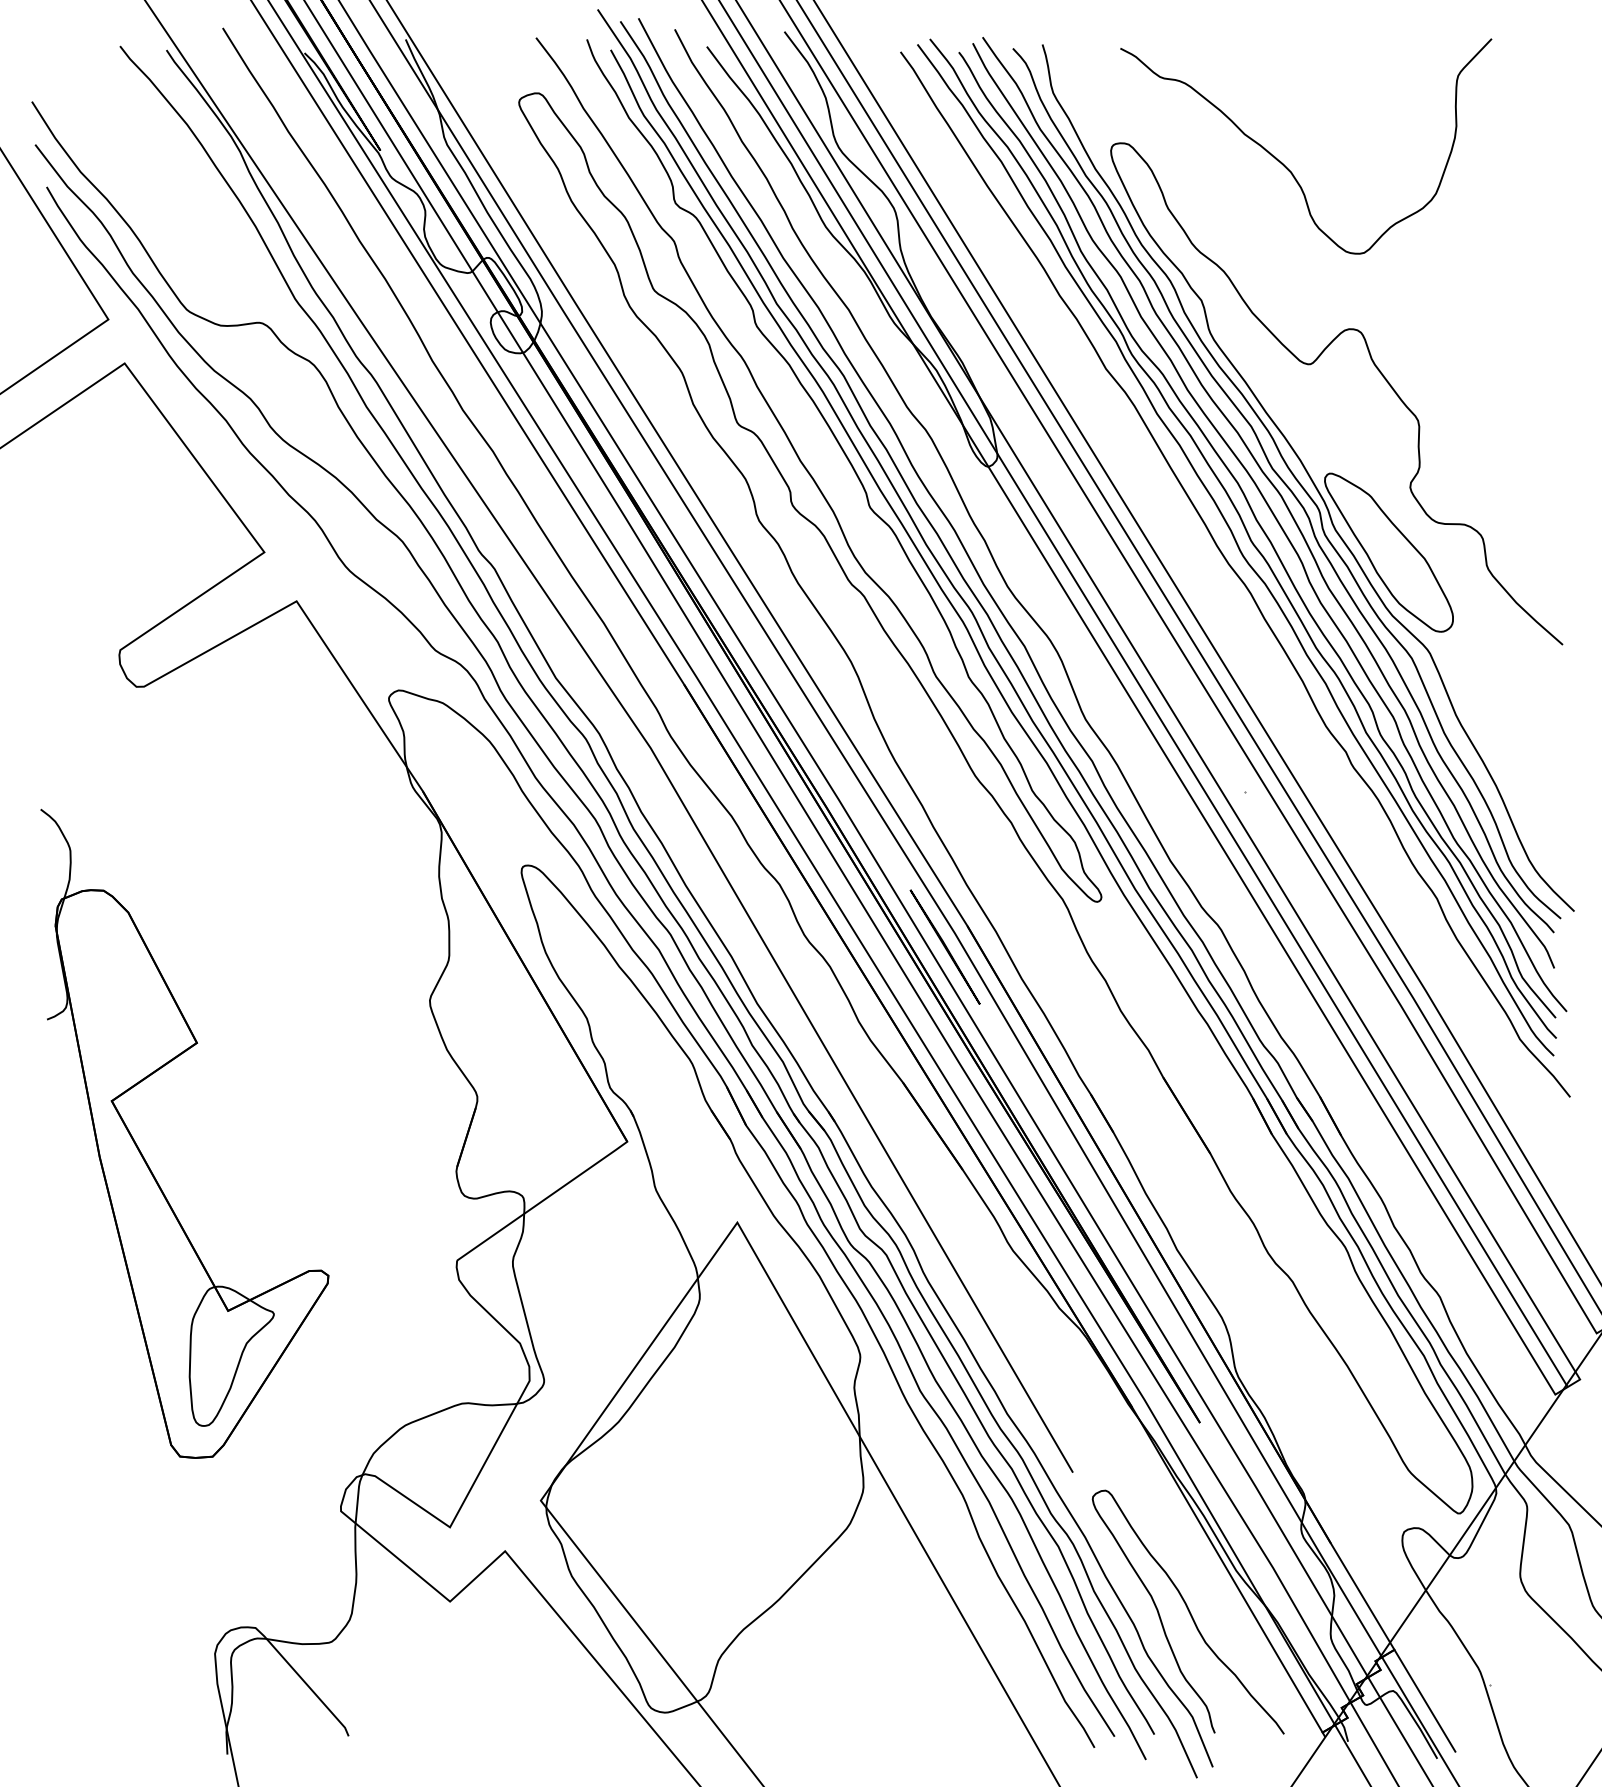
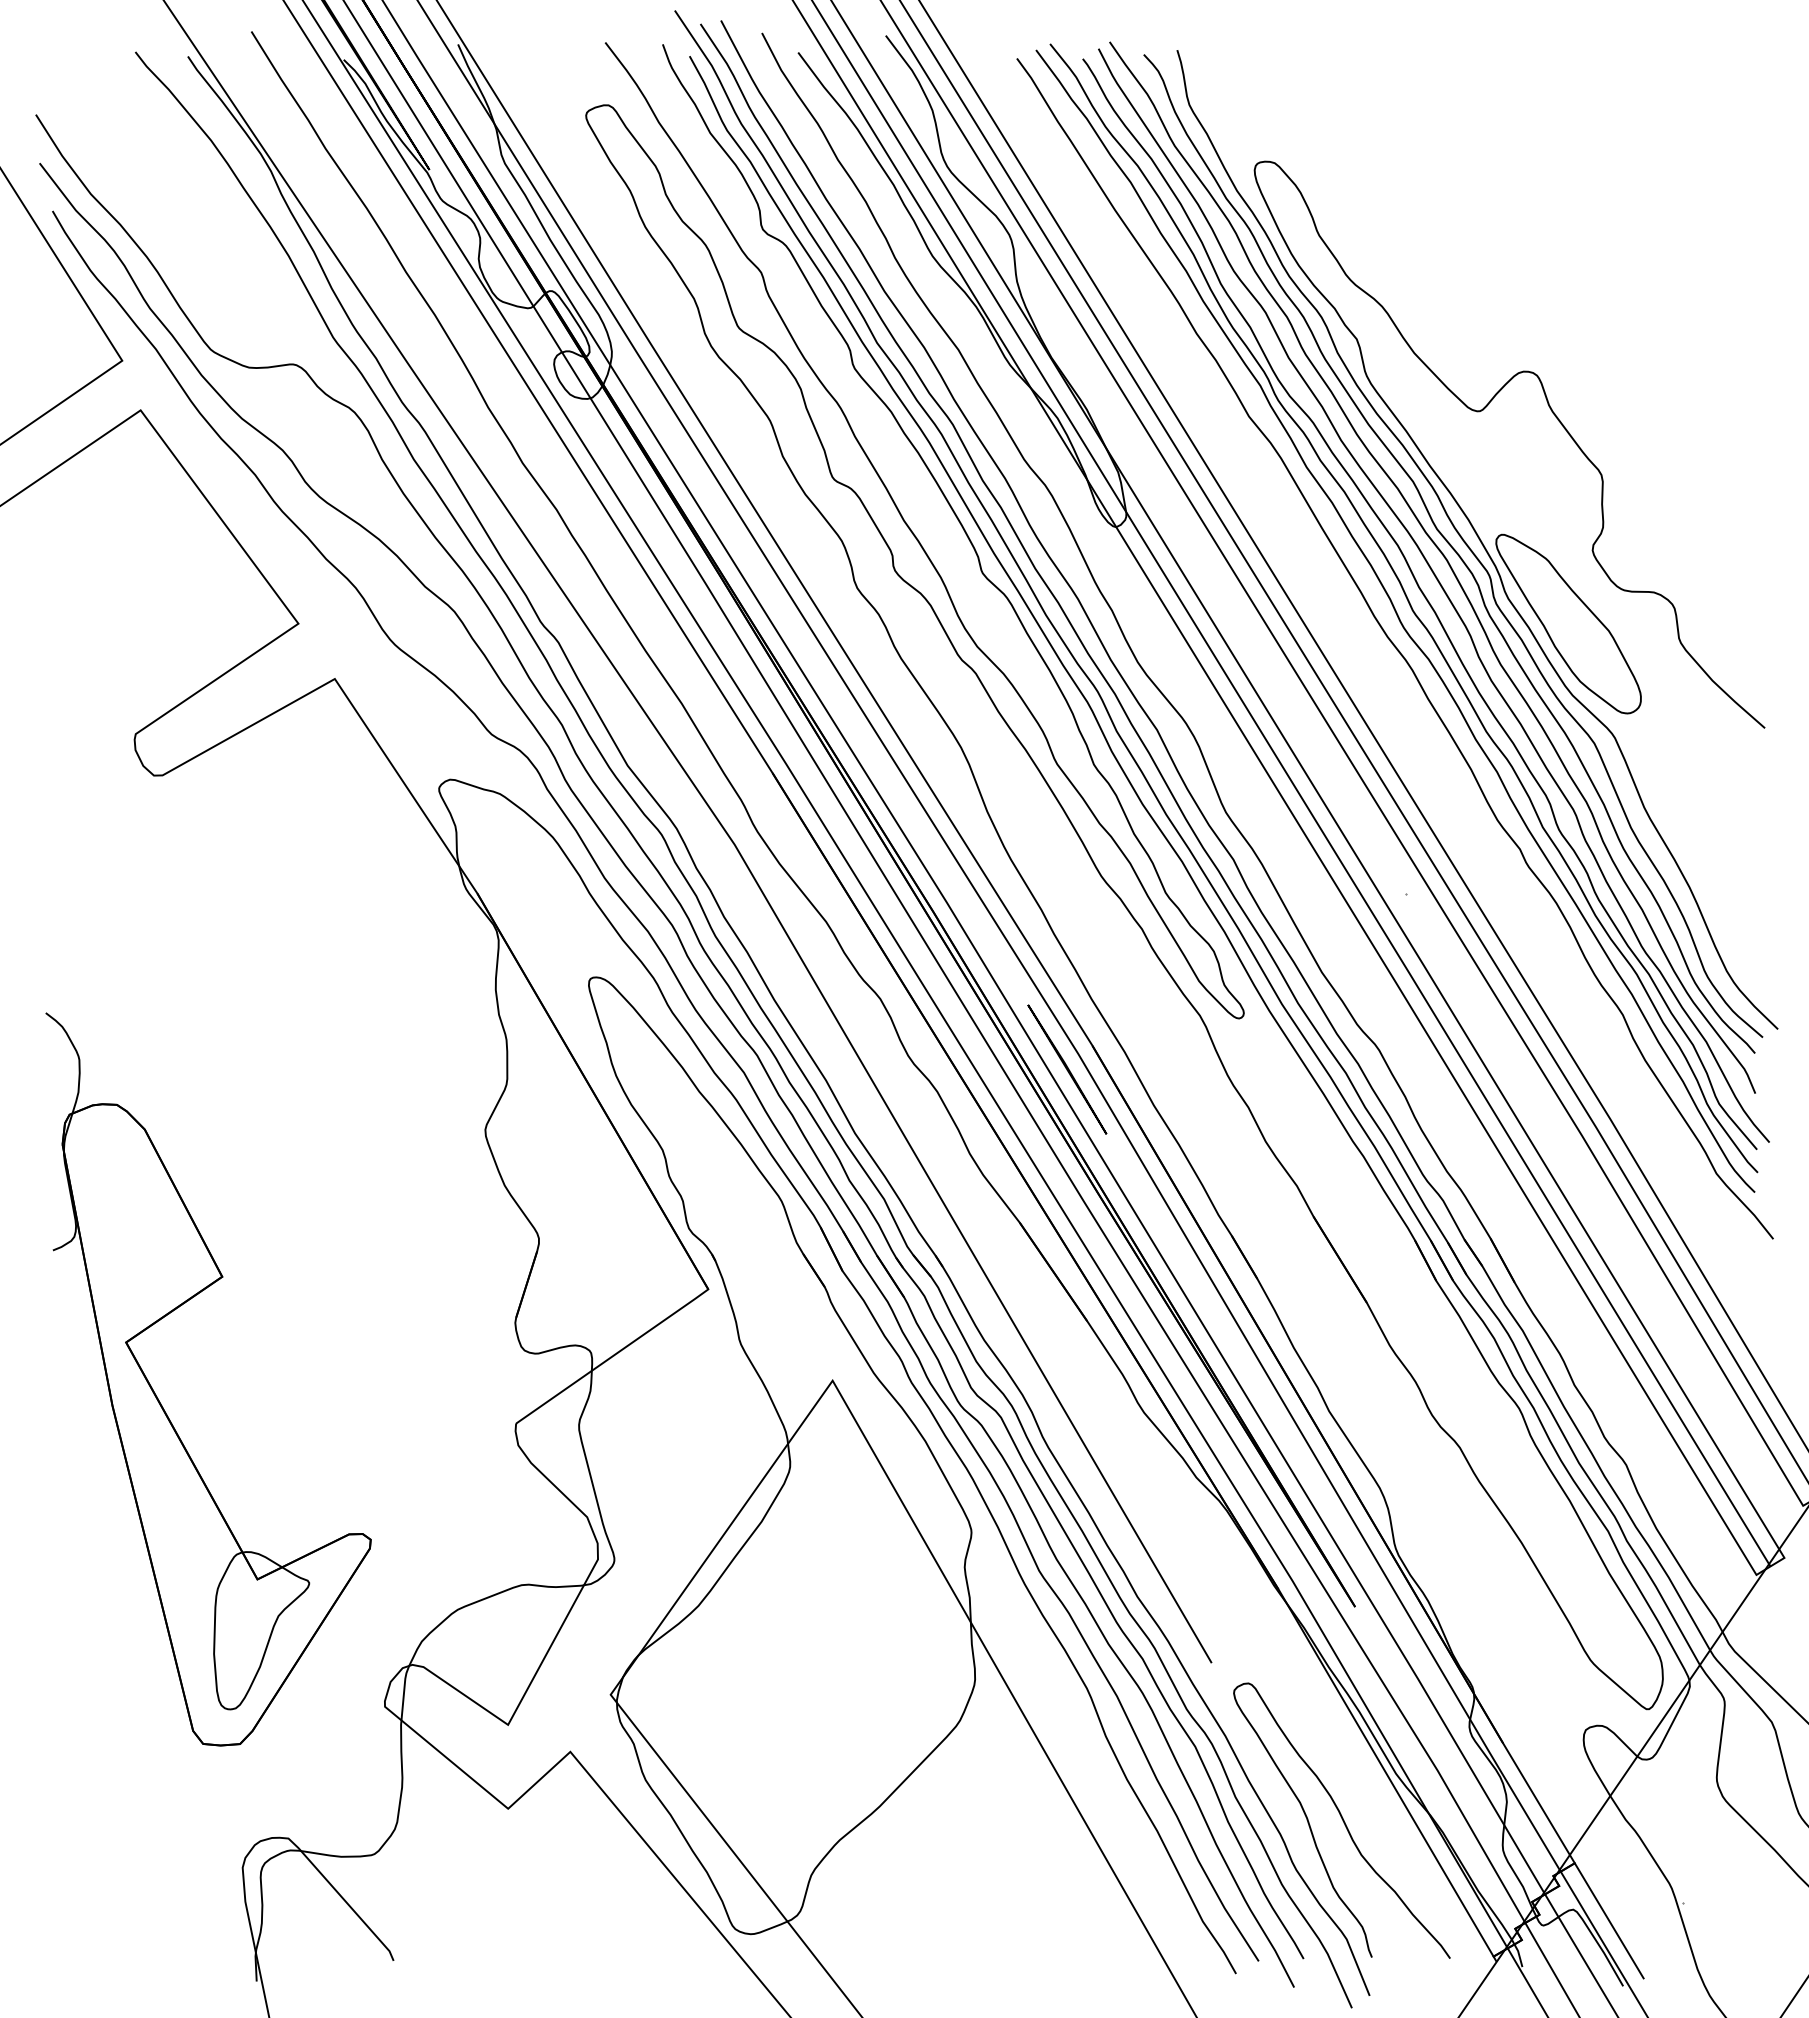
curve: (1286, 166) -> (1452, 187), removed
part: (143, 1155) -> (161, 1403), moved

